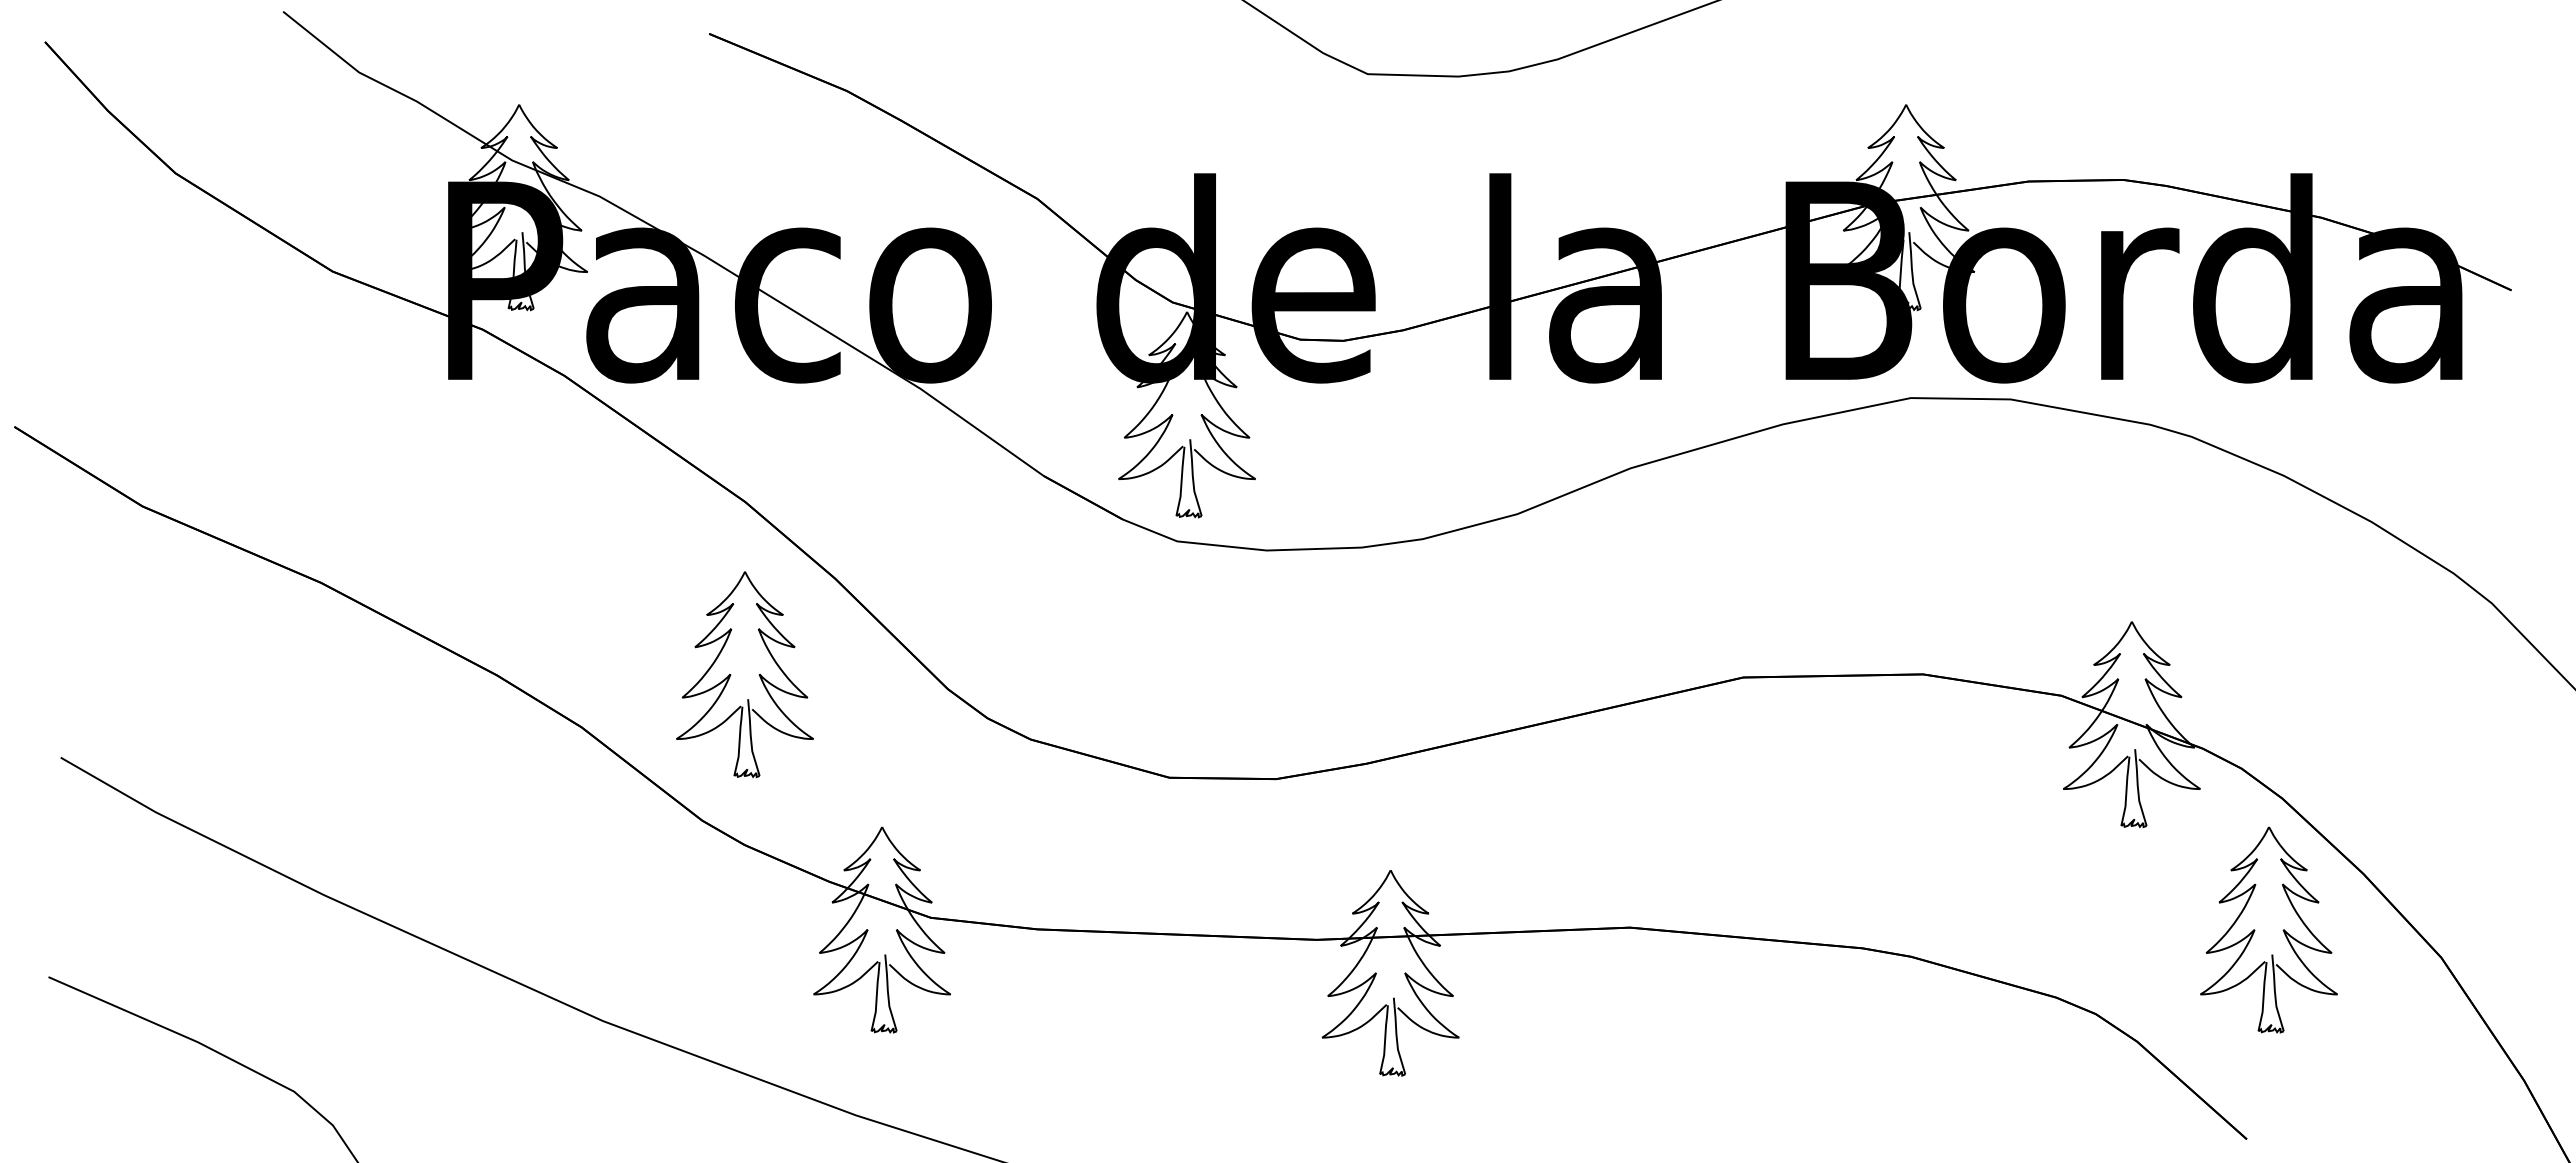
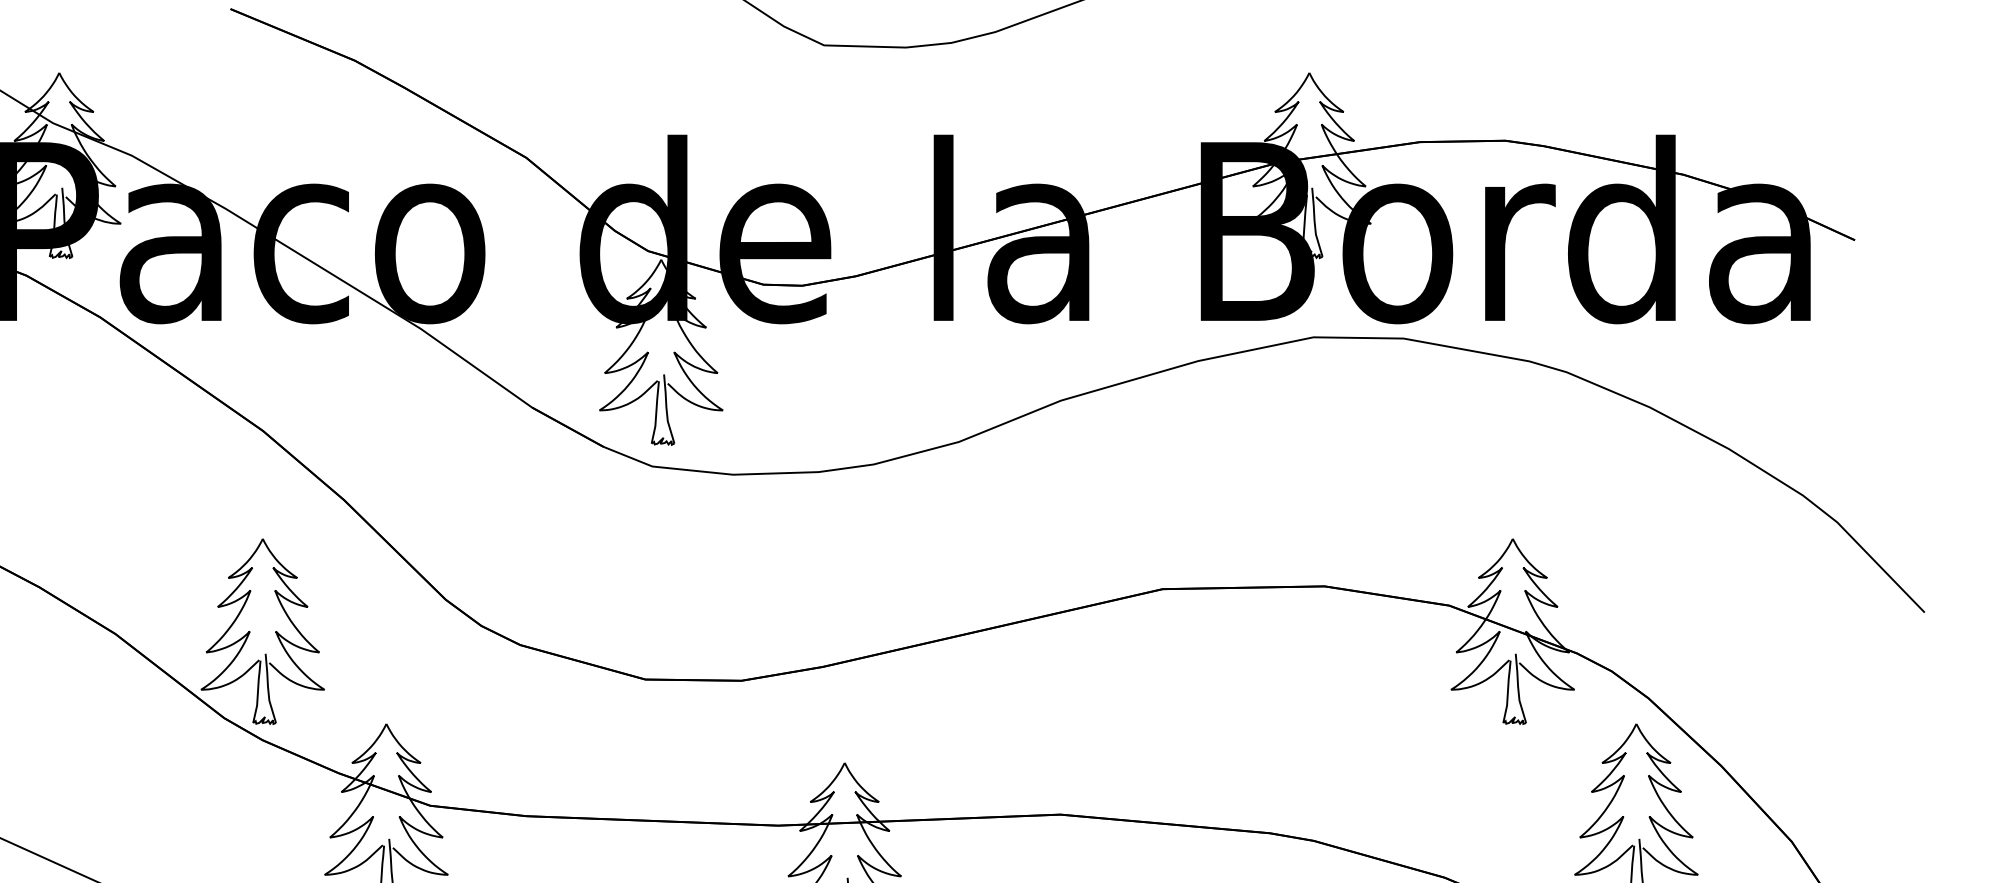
part: (731, 674) -> (250, 631), moved

